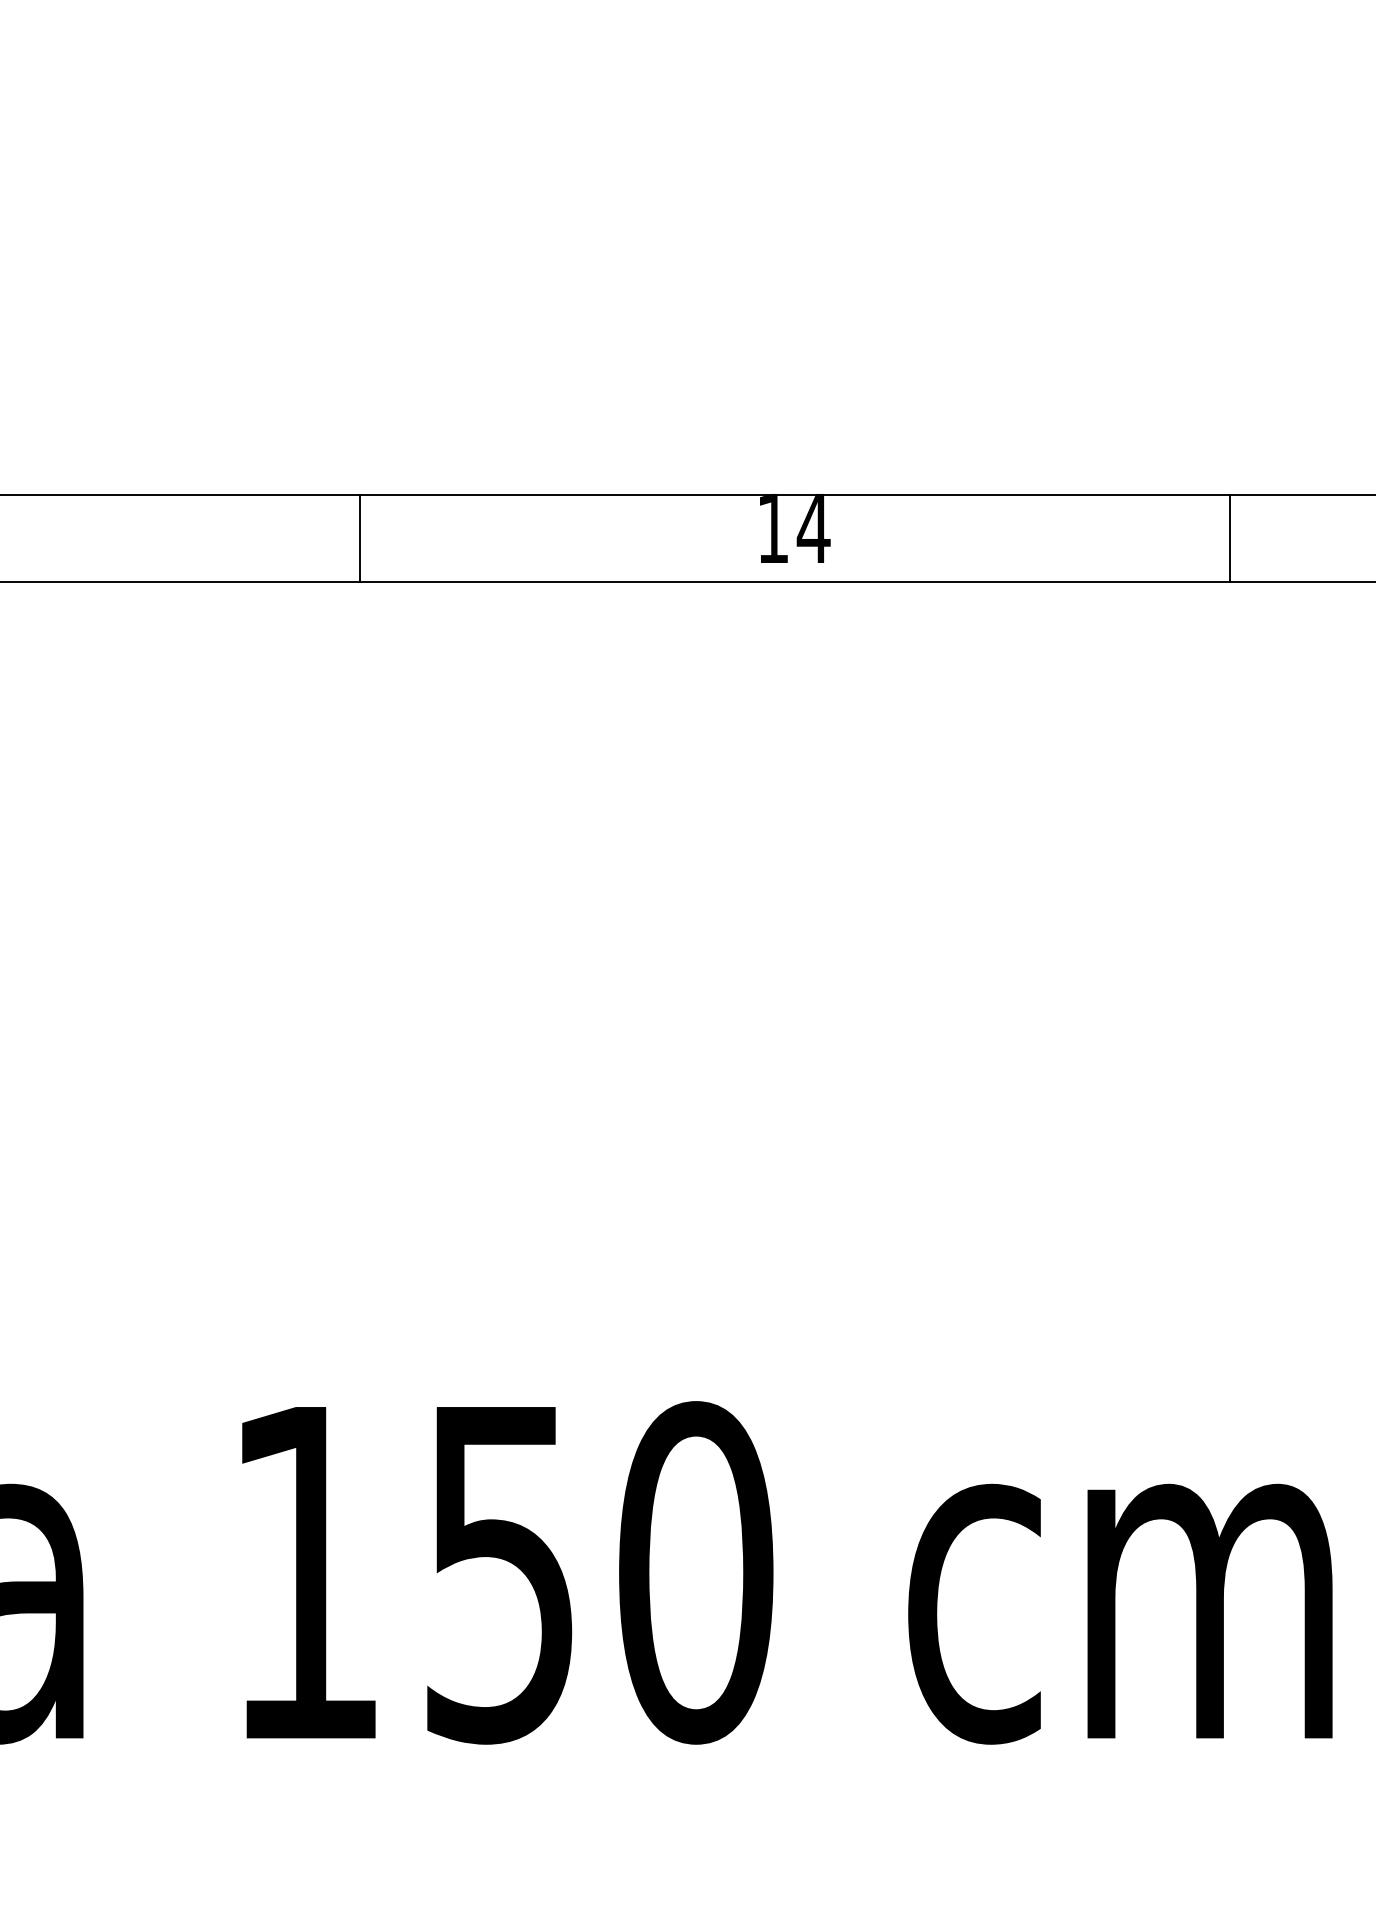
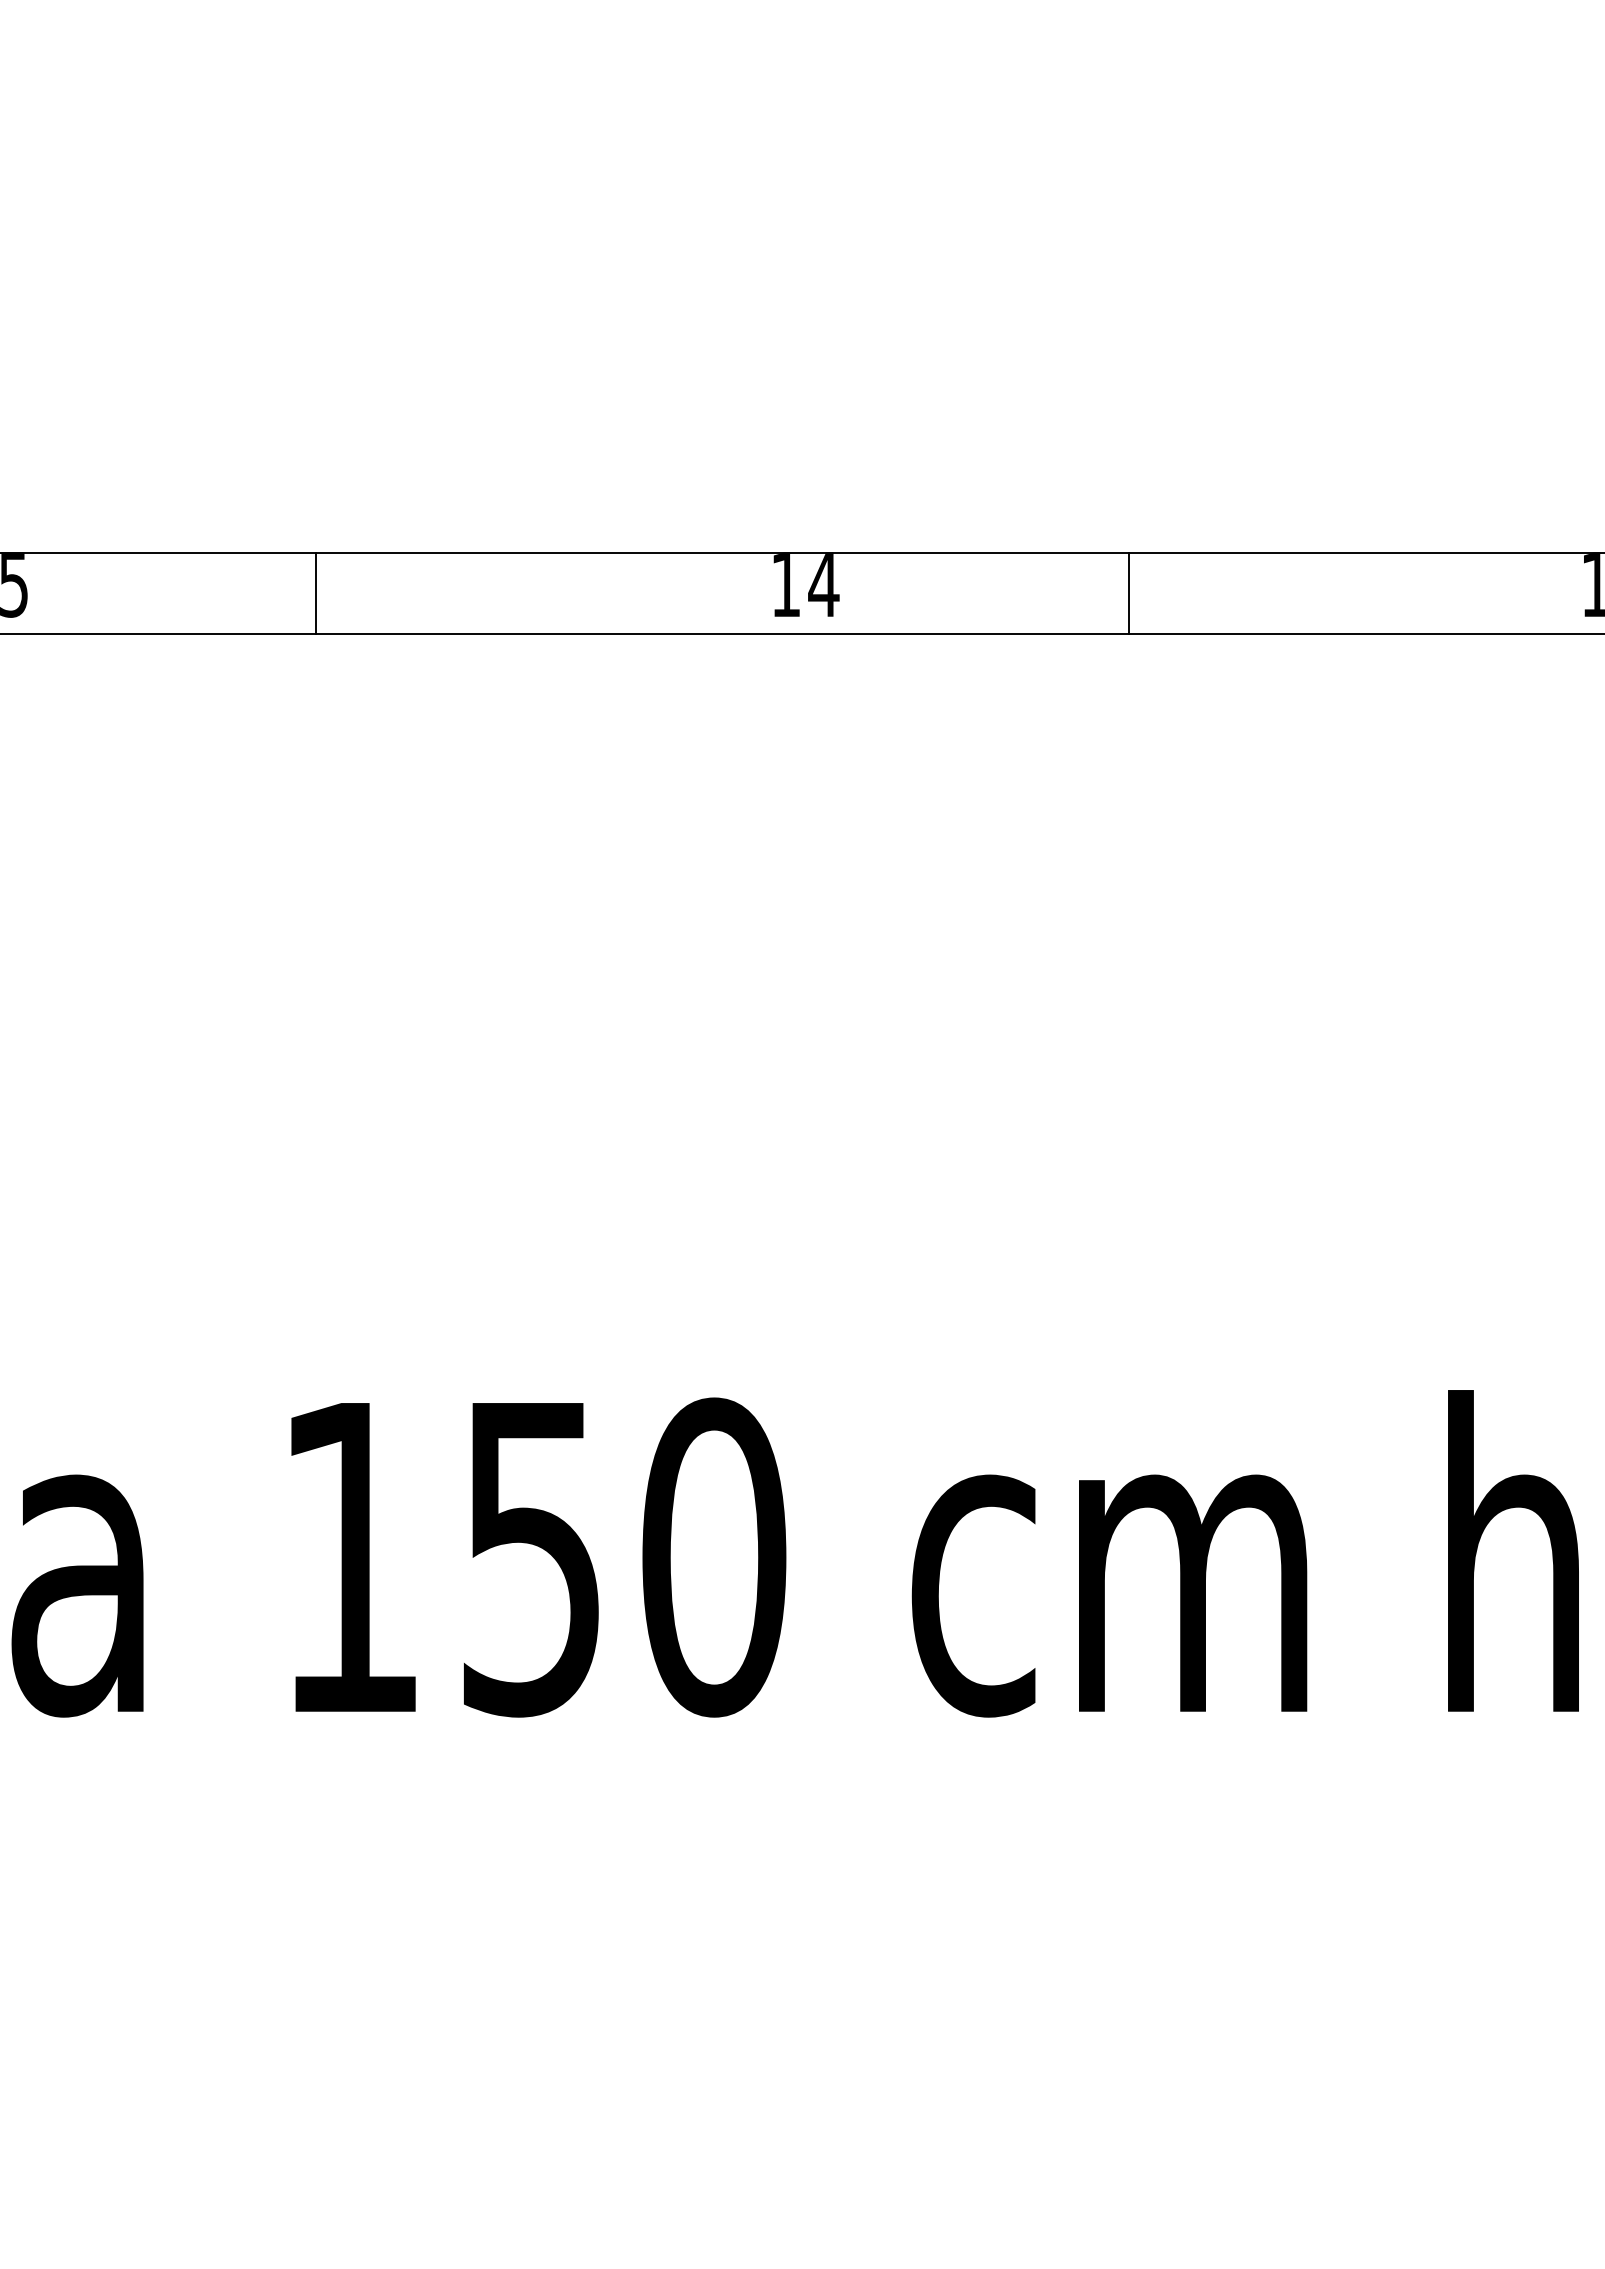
line: (360, 538) -> (316, 593), moved
line: (1229, 538) -> (1128, 593), moved

